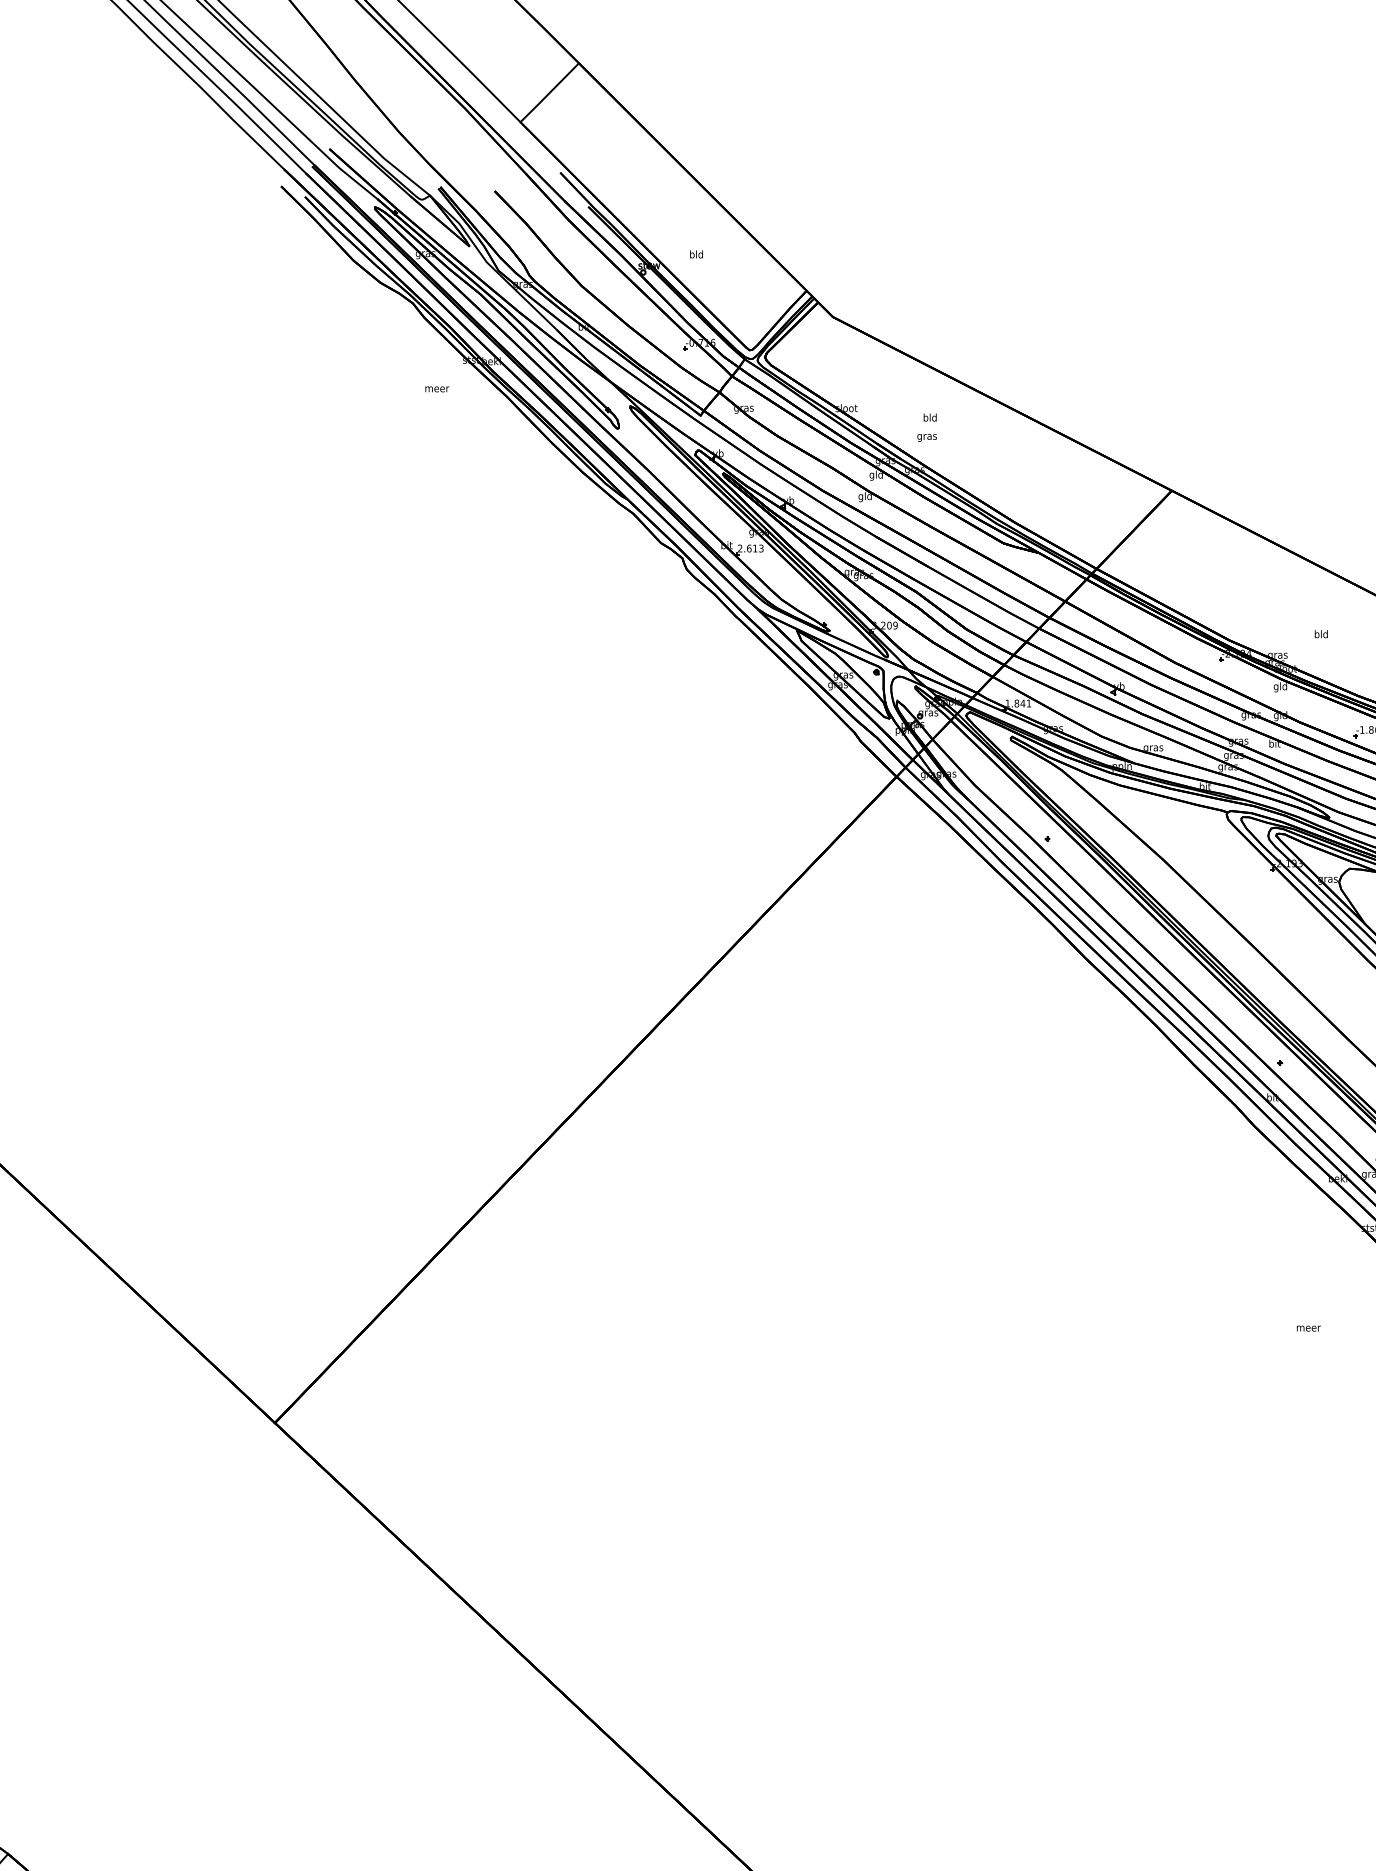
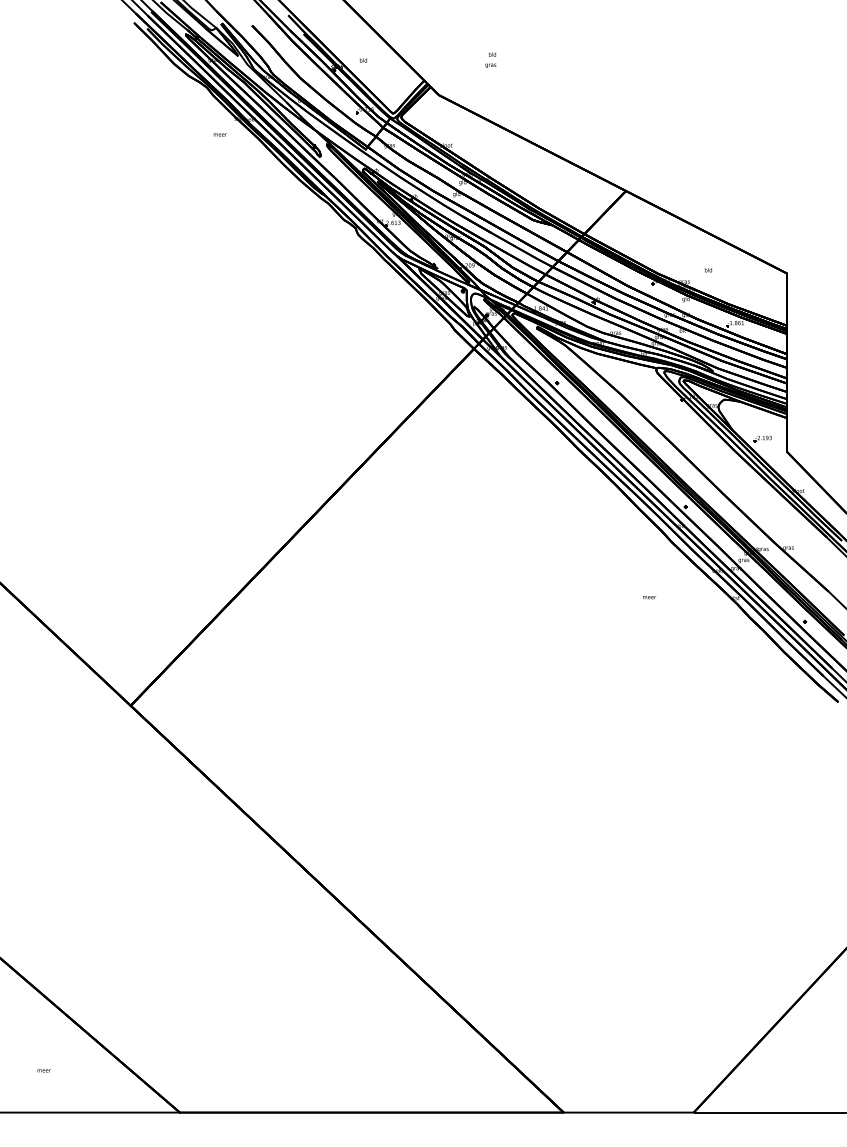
text: (926, 426) -> (490, 59), moved
text: (1308, 1328) -> (649, 597), moved

